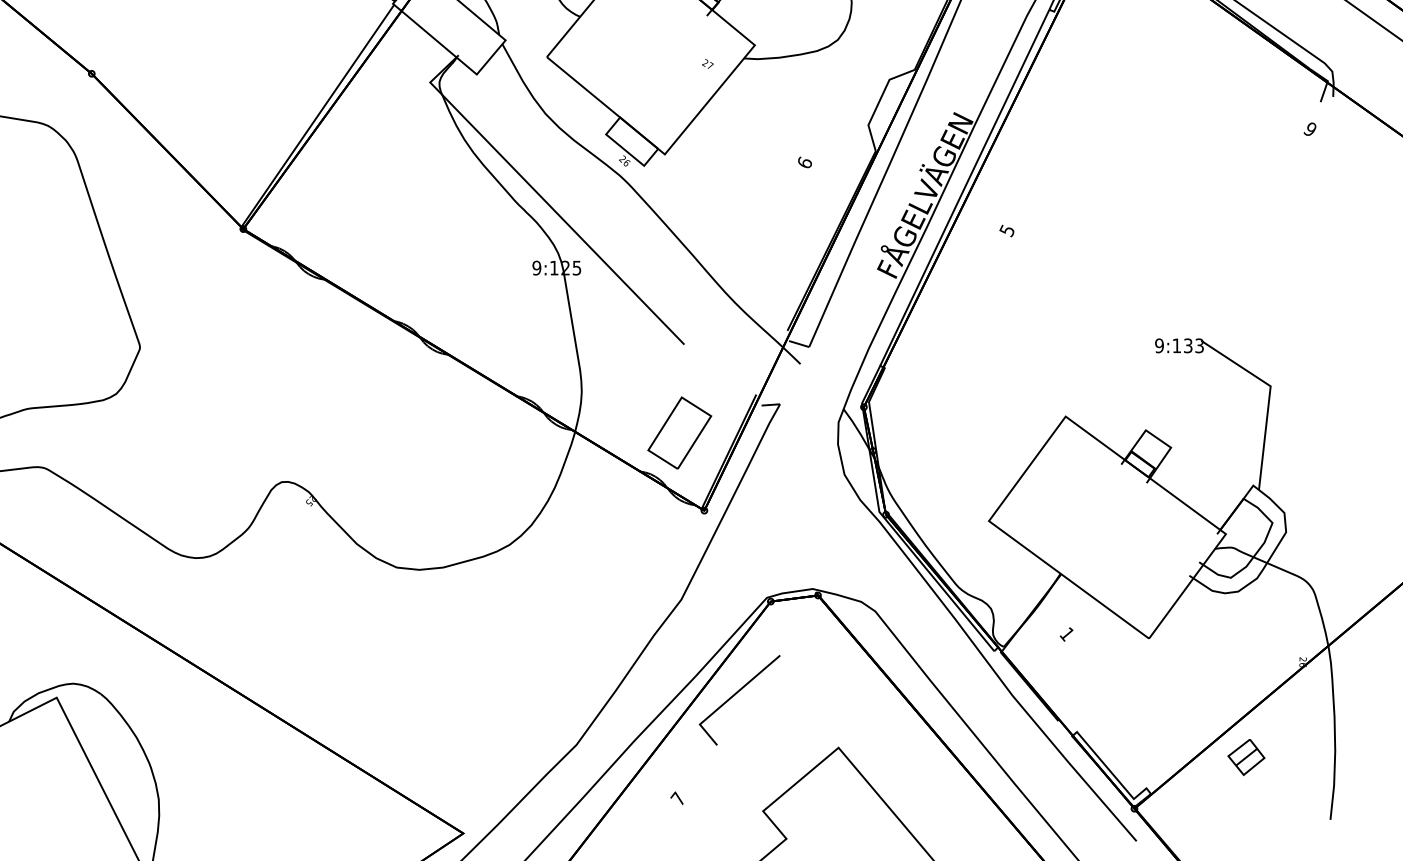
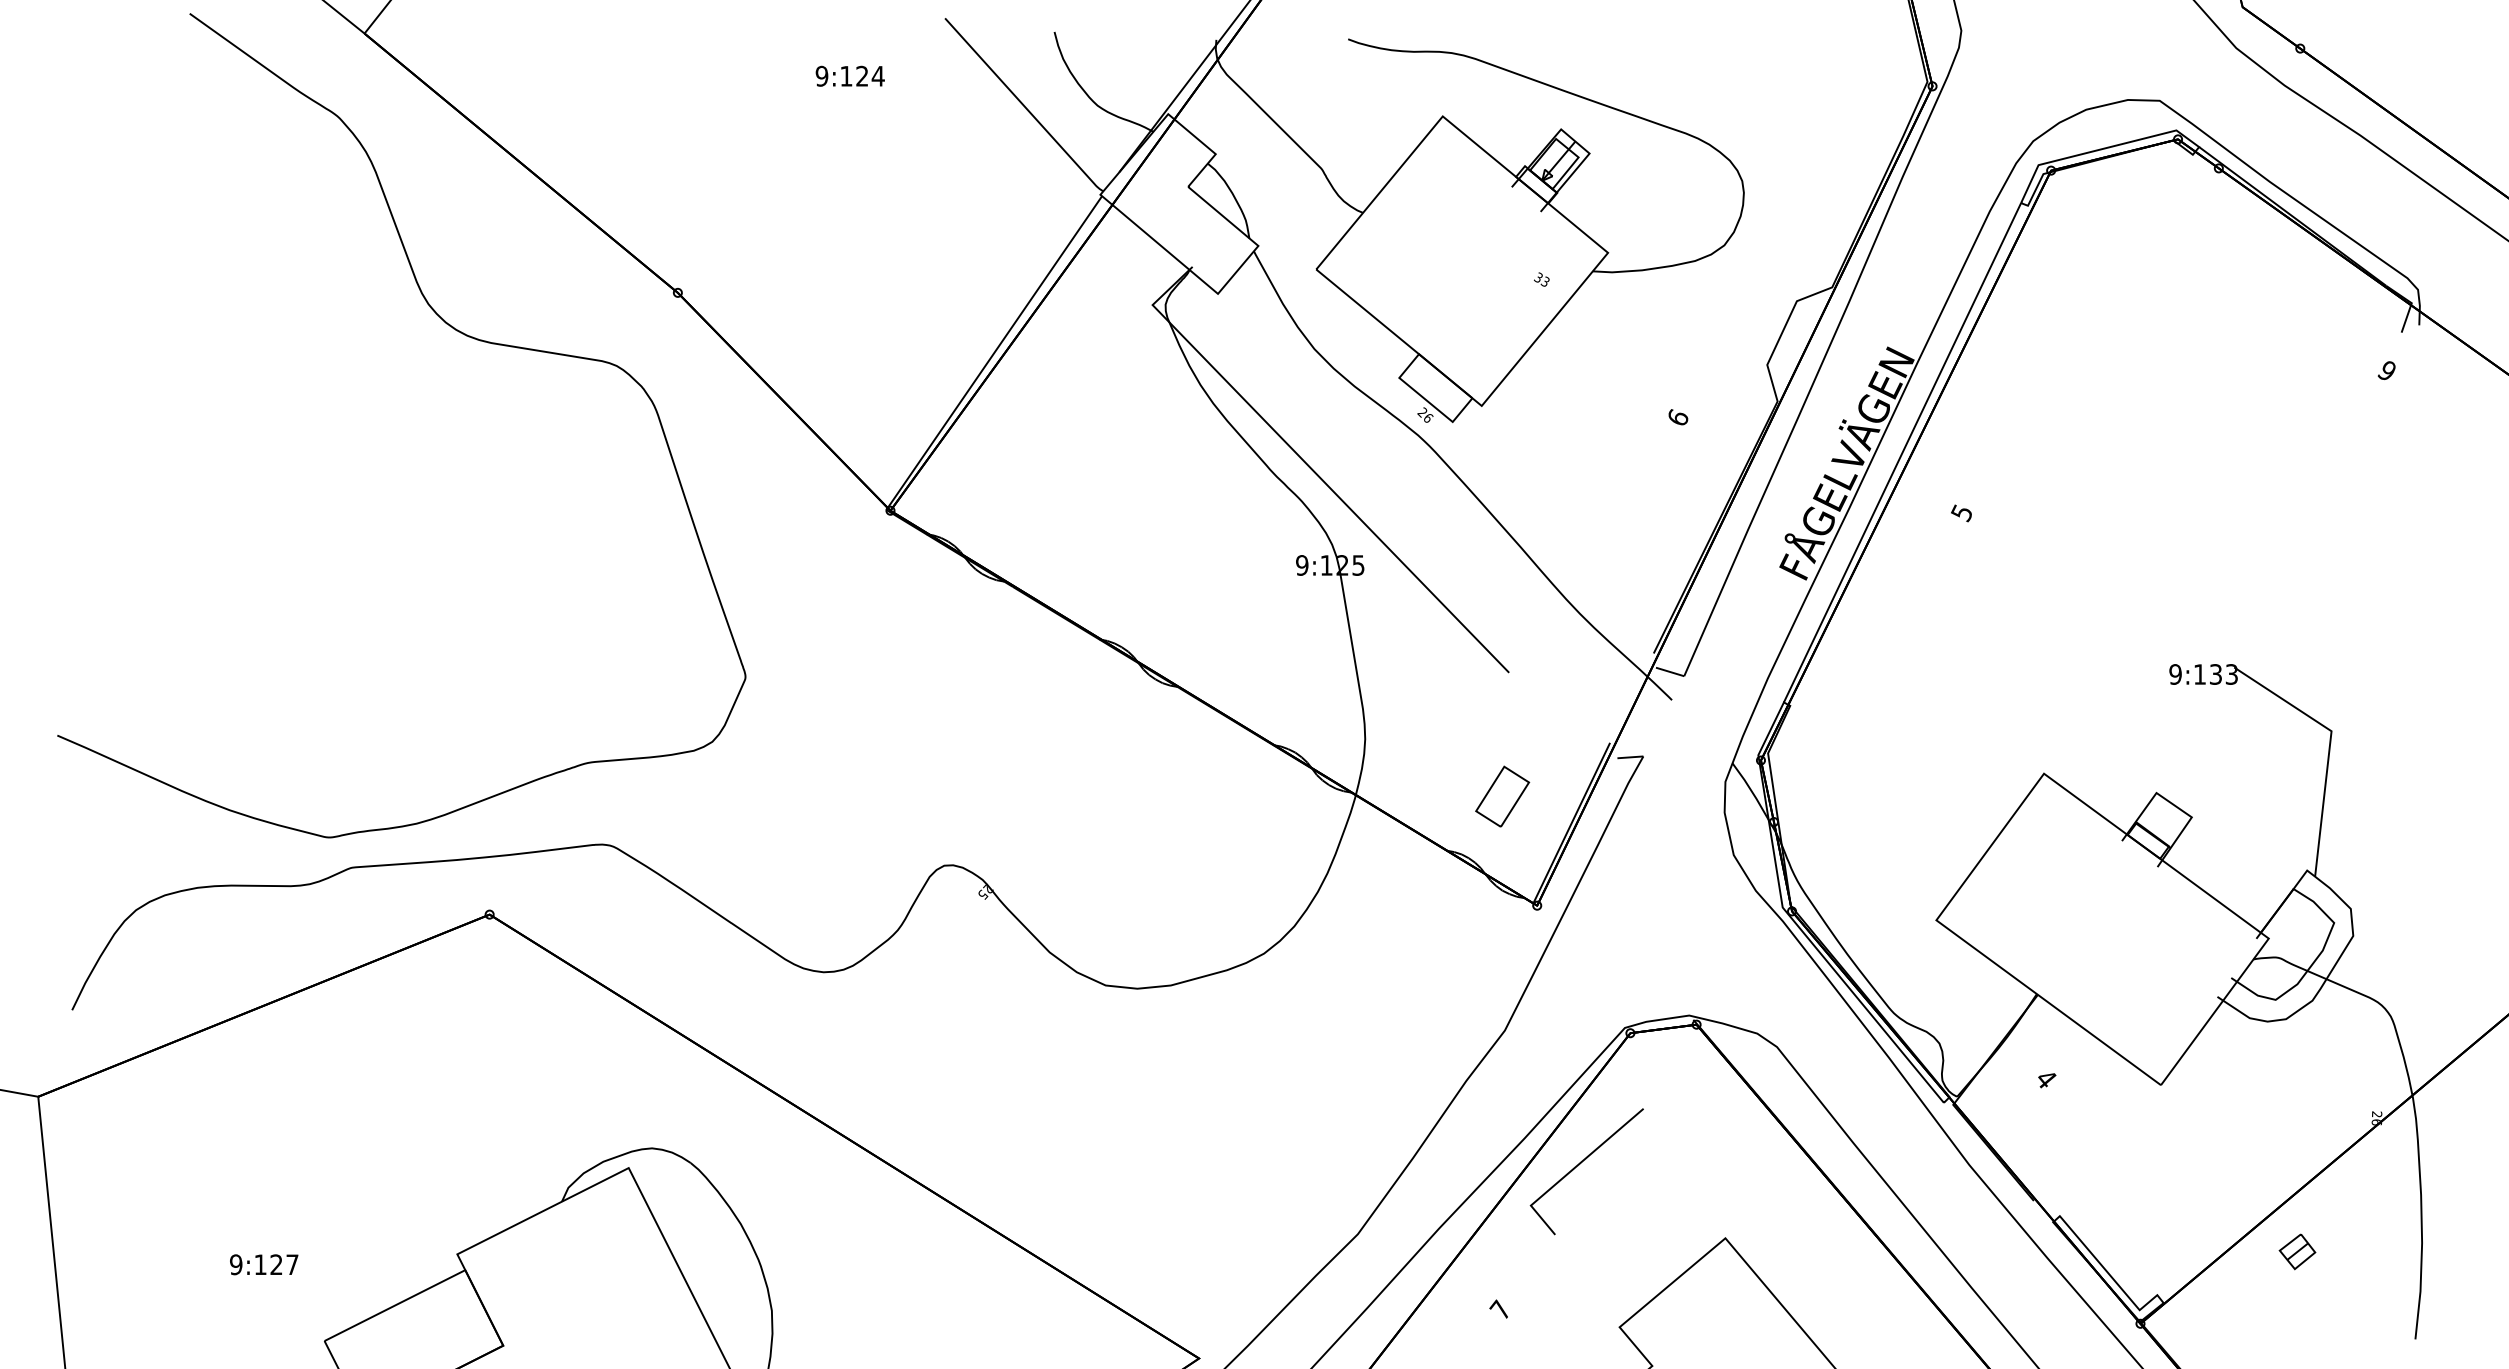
text: (707, 64) -> (1541, 279), 27 -> 33
part: (679, 432) -> (1502, 796), size x0.6
text: (1066, 634) -> (2045, 1079), 1 -> 4
part: (1246, 757) -> (2297, 1251), size x0.7

